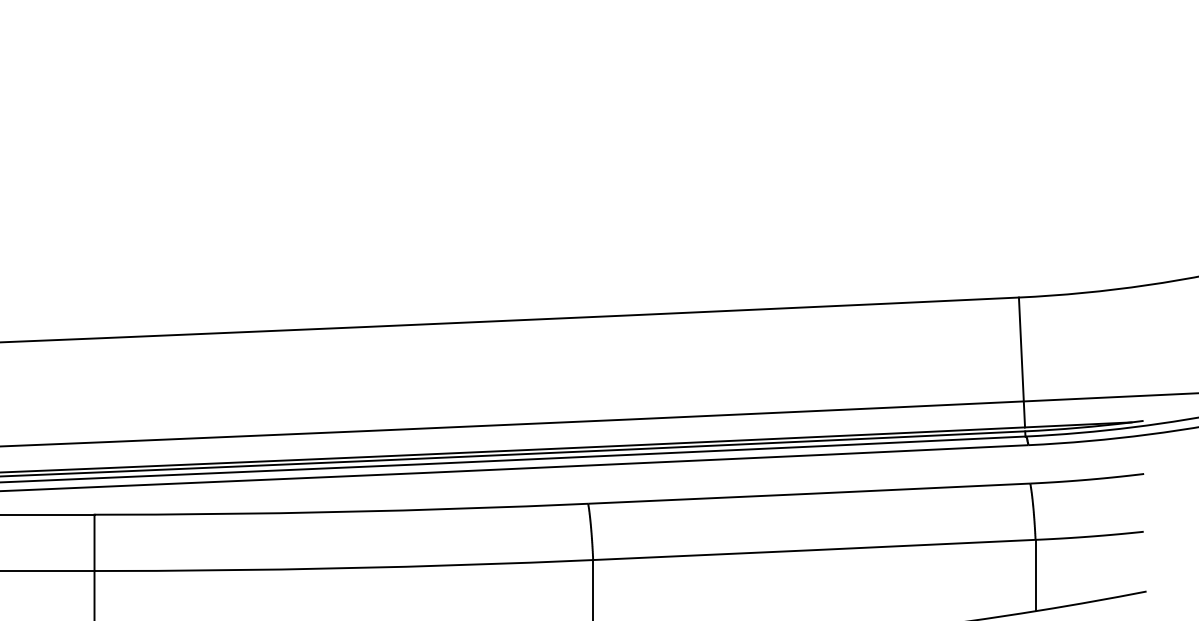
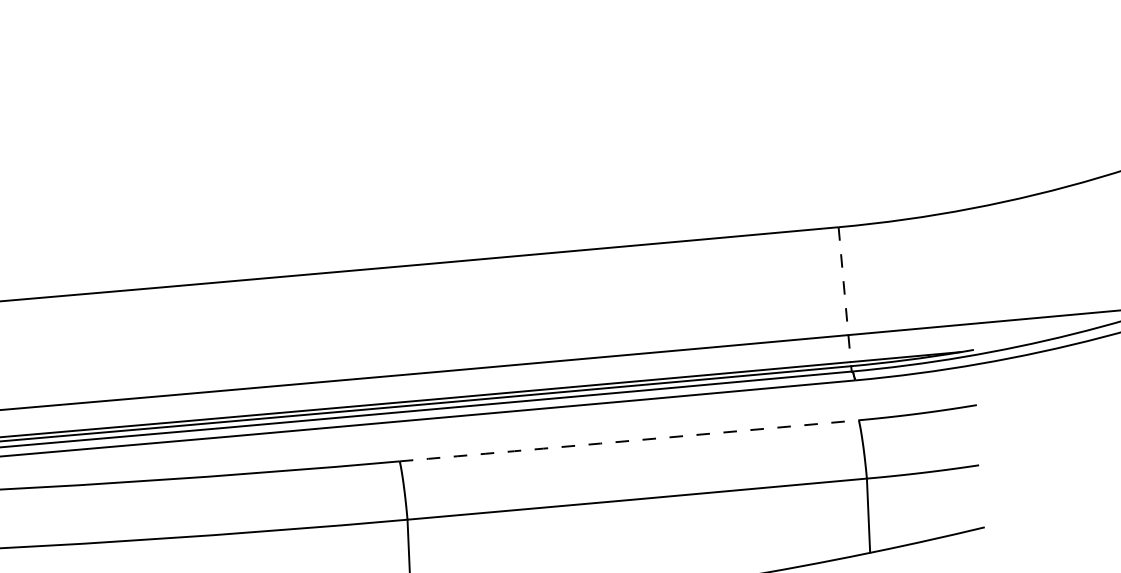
line: (1021, 362) -> (844, 294), solid -> dashed
arc: (809, 493) -> (629, 440), solid -> dashed

